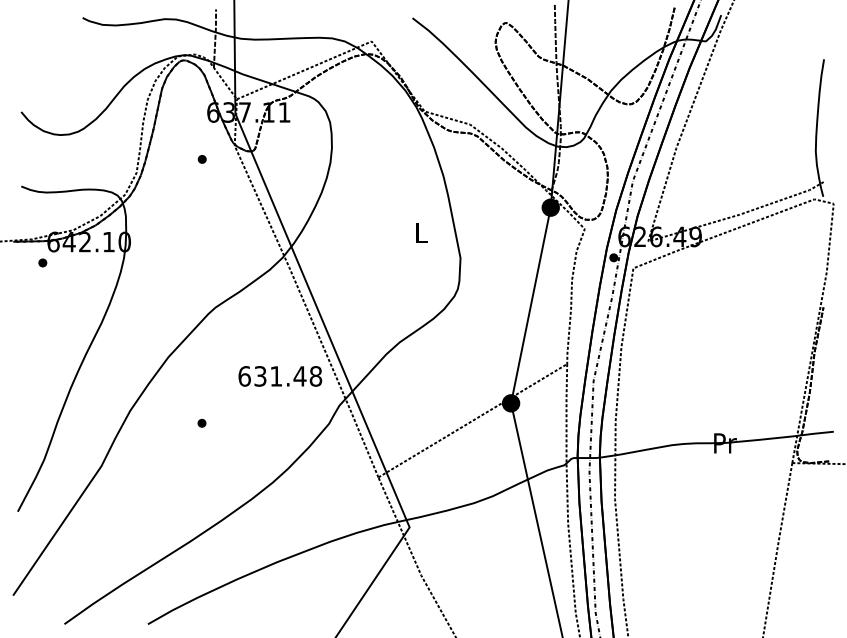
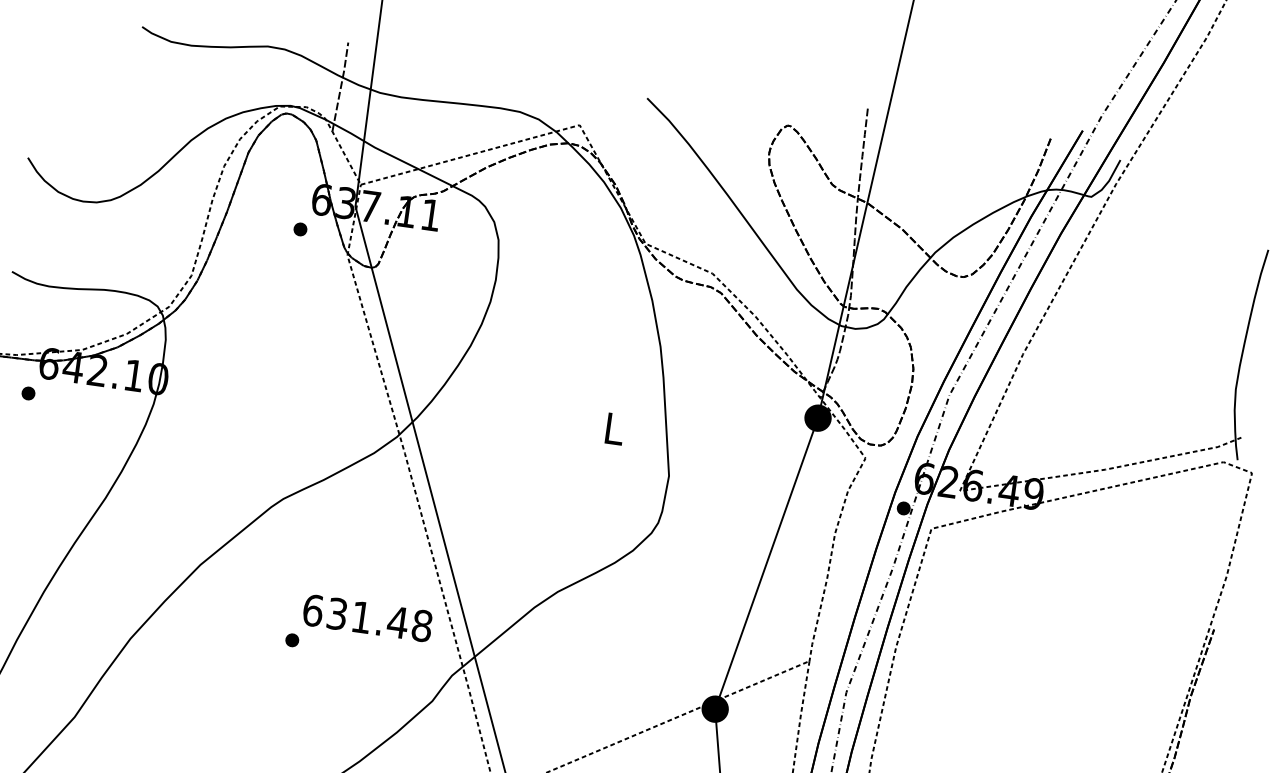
part: (201, 159) -> (299, 229), moved
part: (201, 422) -> (291, 638), moved

